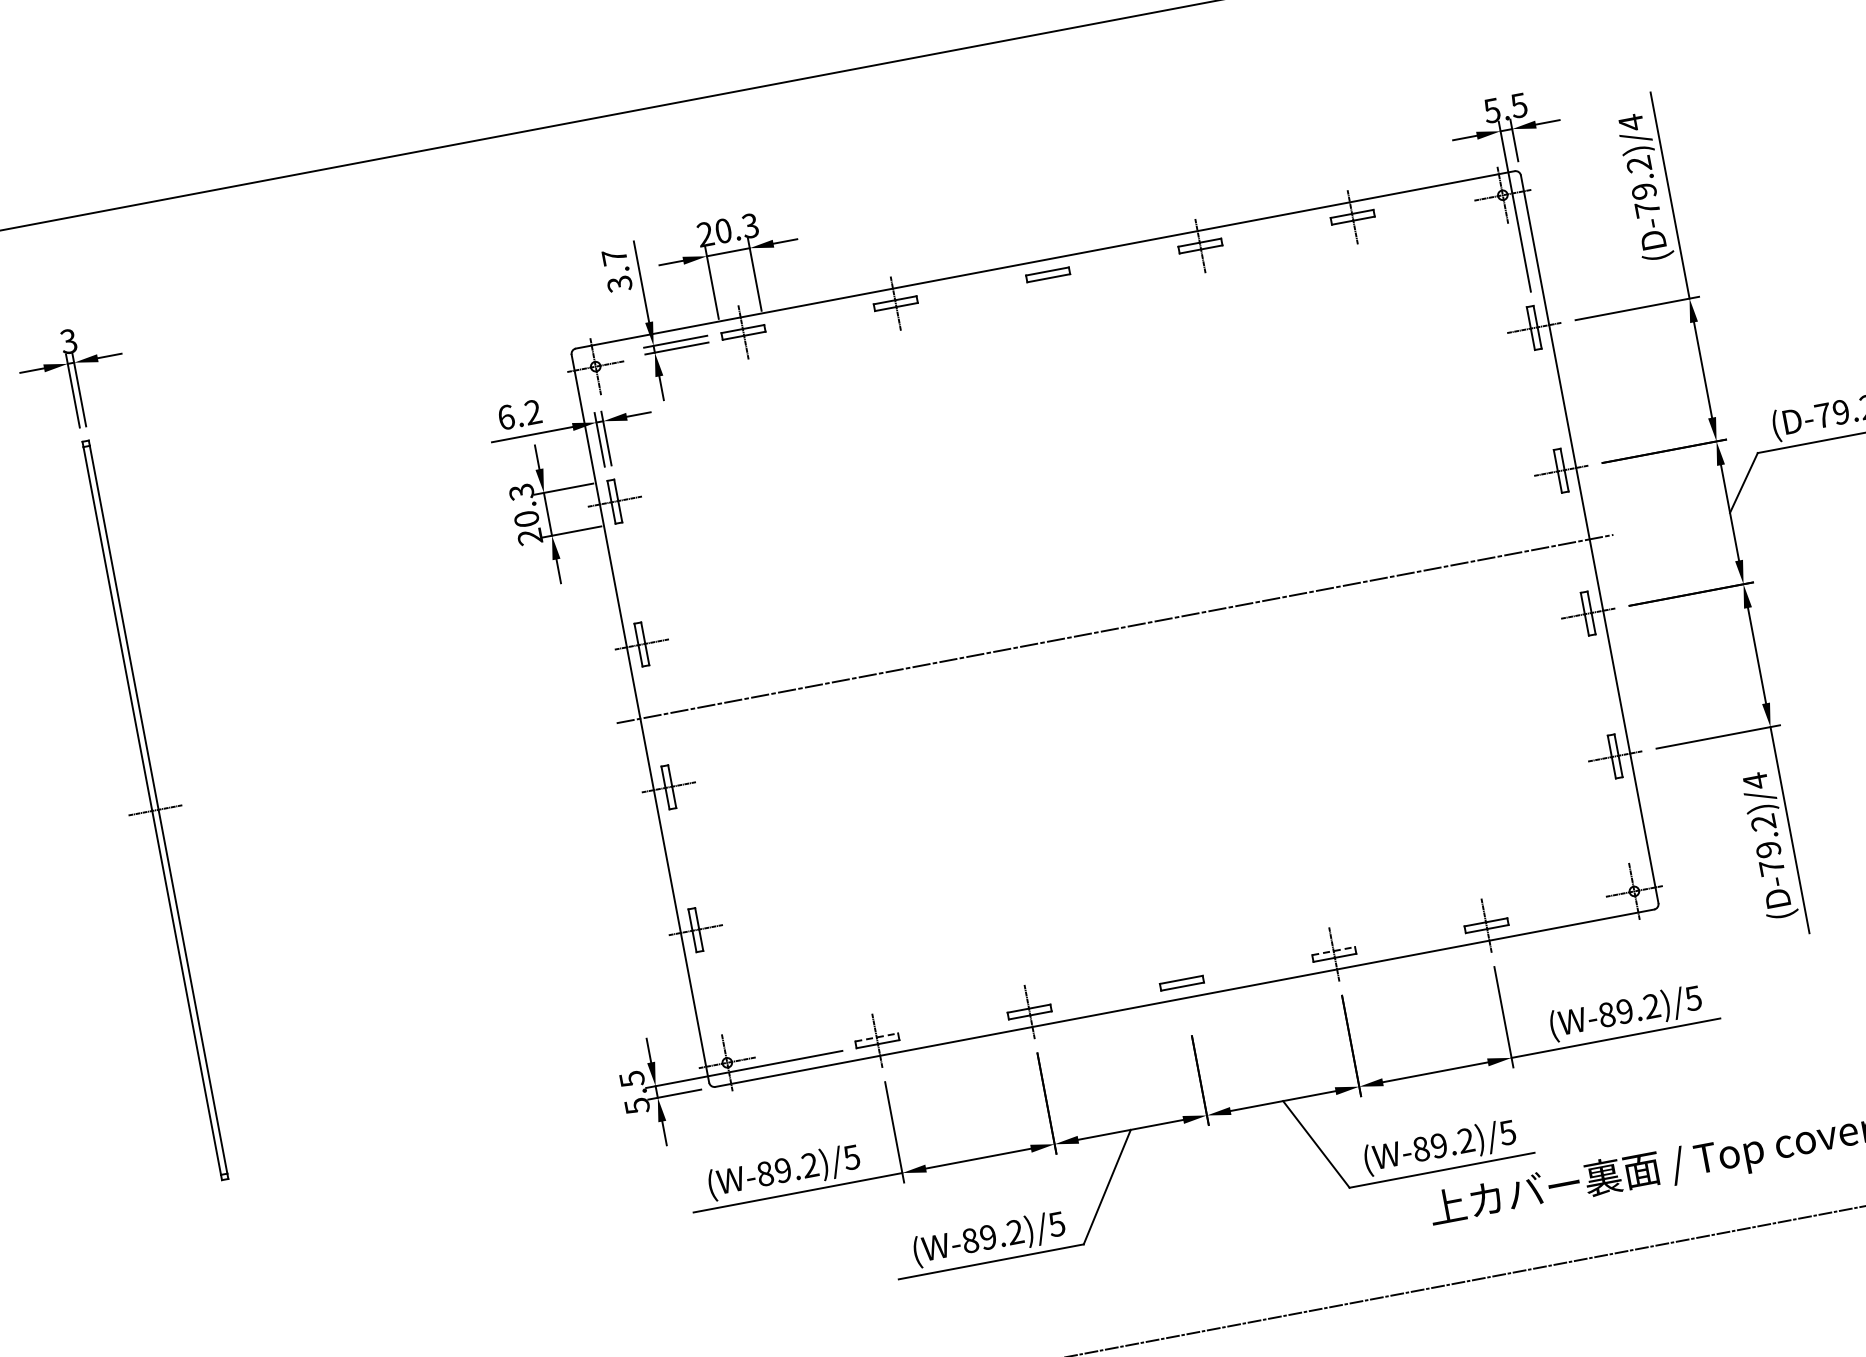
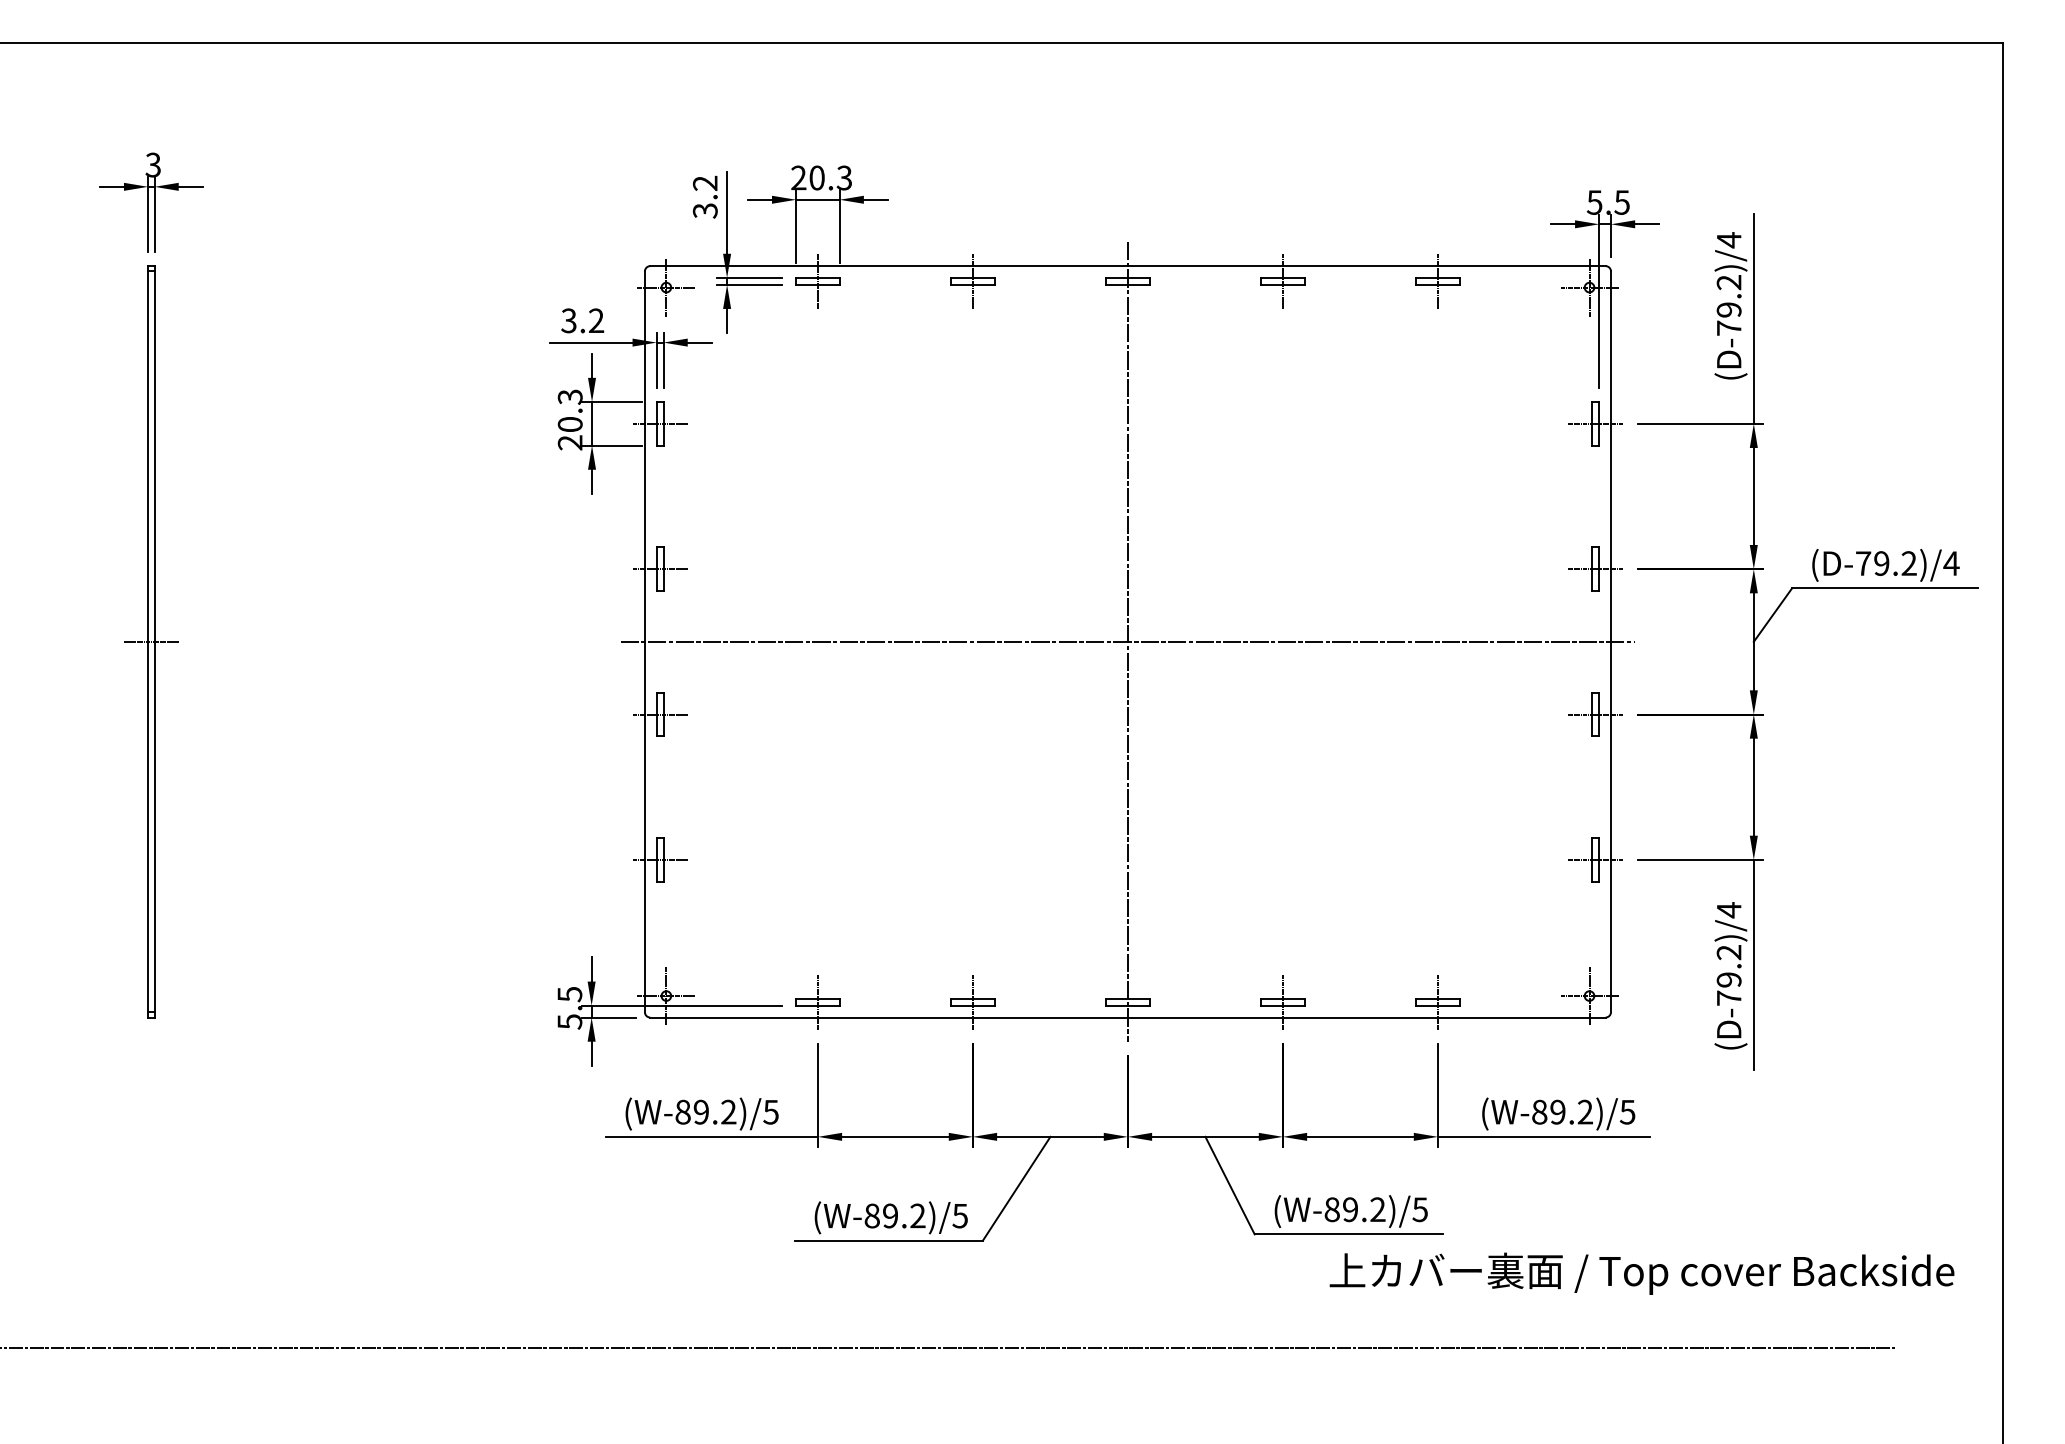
text: (613, 256) -> (704, 182), 3.7 -> 3.2
text: (505, 417) -> (568, 320), 6.2 -> 3.2
line: (1114, 628) -> (1127, 641), added
line: (1333, 950) -> (1282, 998), dashed -> solid
line: (876, 1037) -> (817, 998), dashed -> solid

